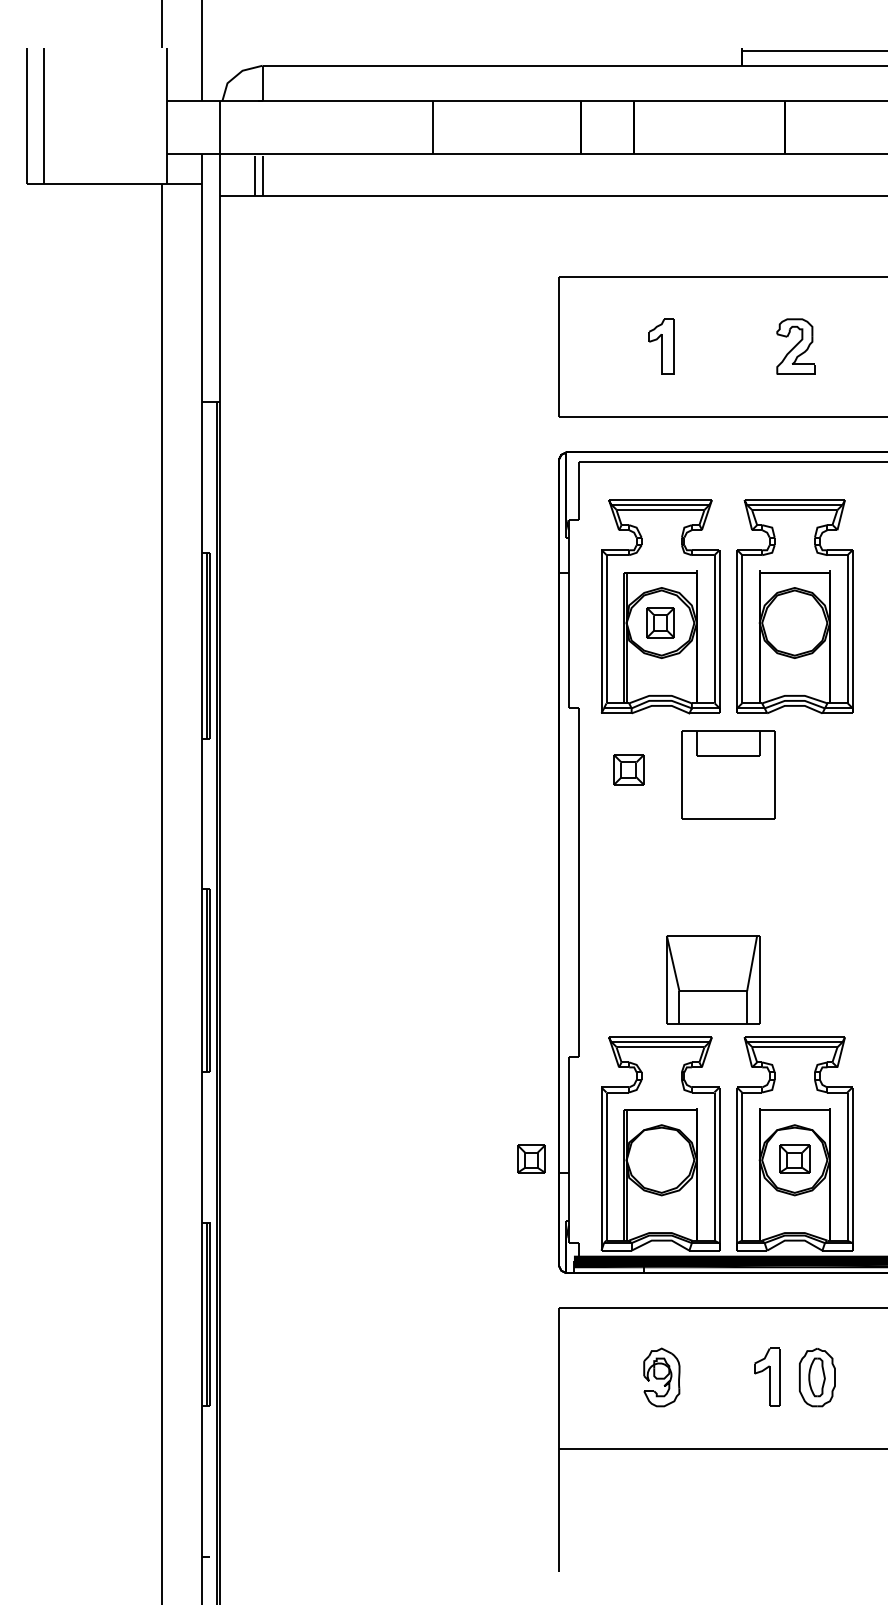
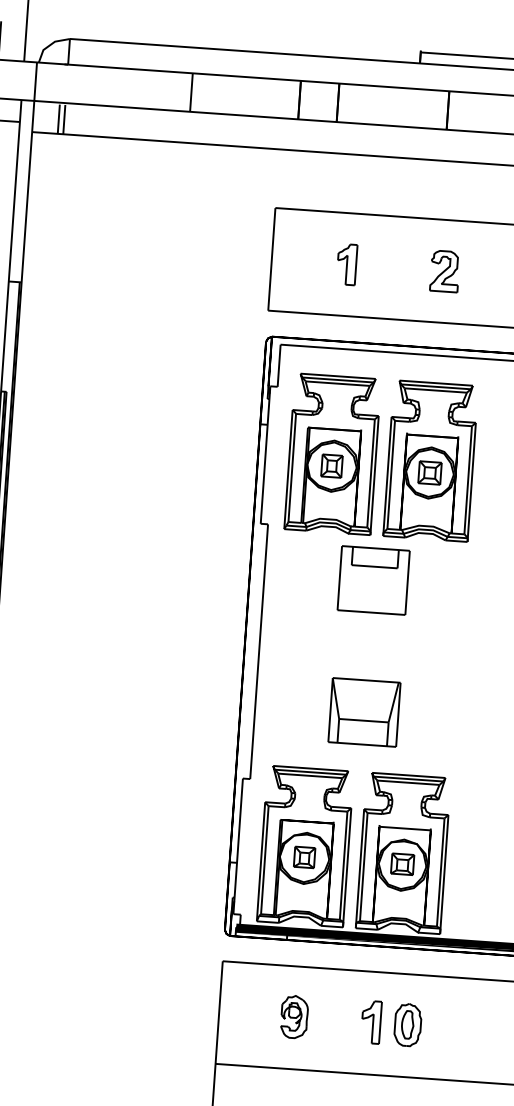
part: (628, 769) -> (429, 472), moved
part: (713, 979) -> (364, 712), moved
part: (531, 1158) -> (304, 857), moved

